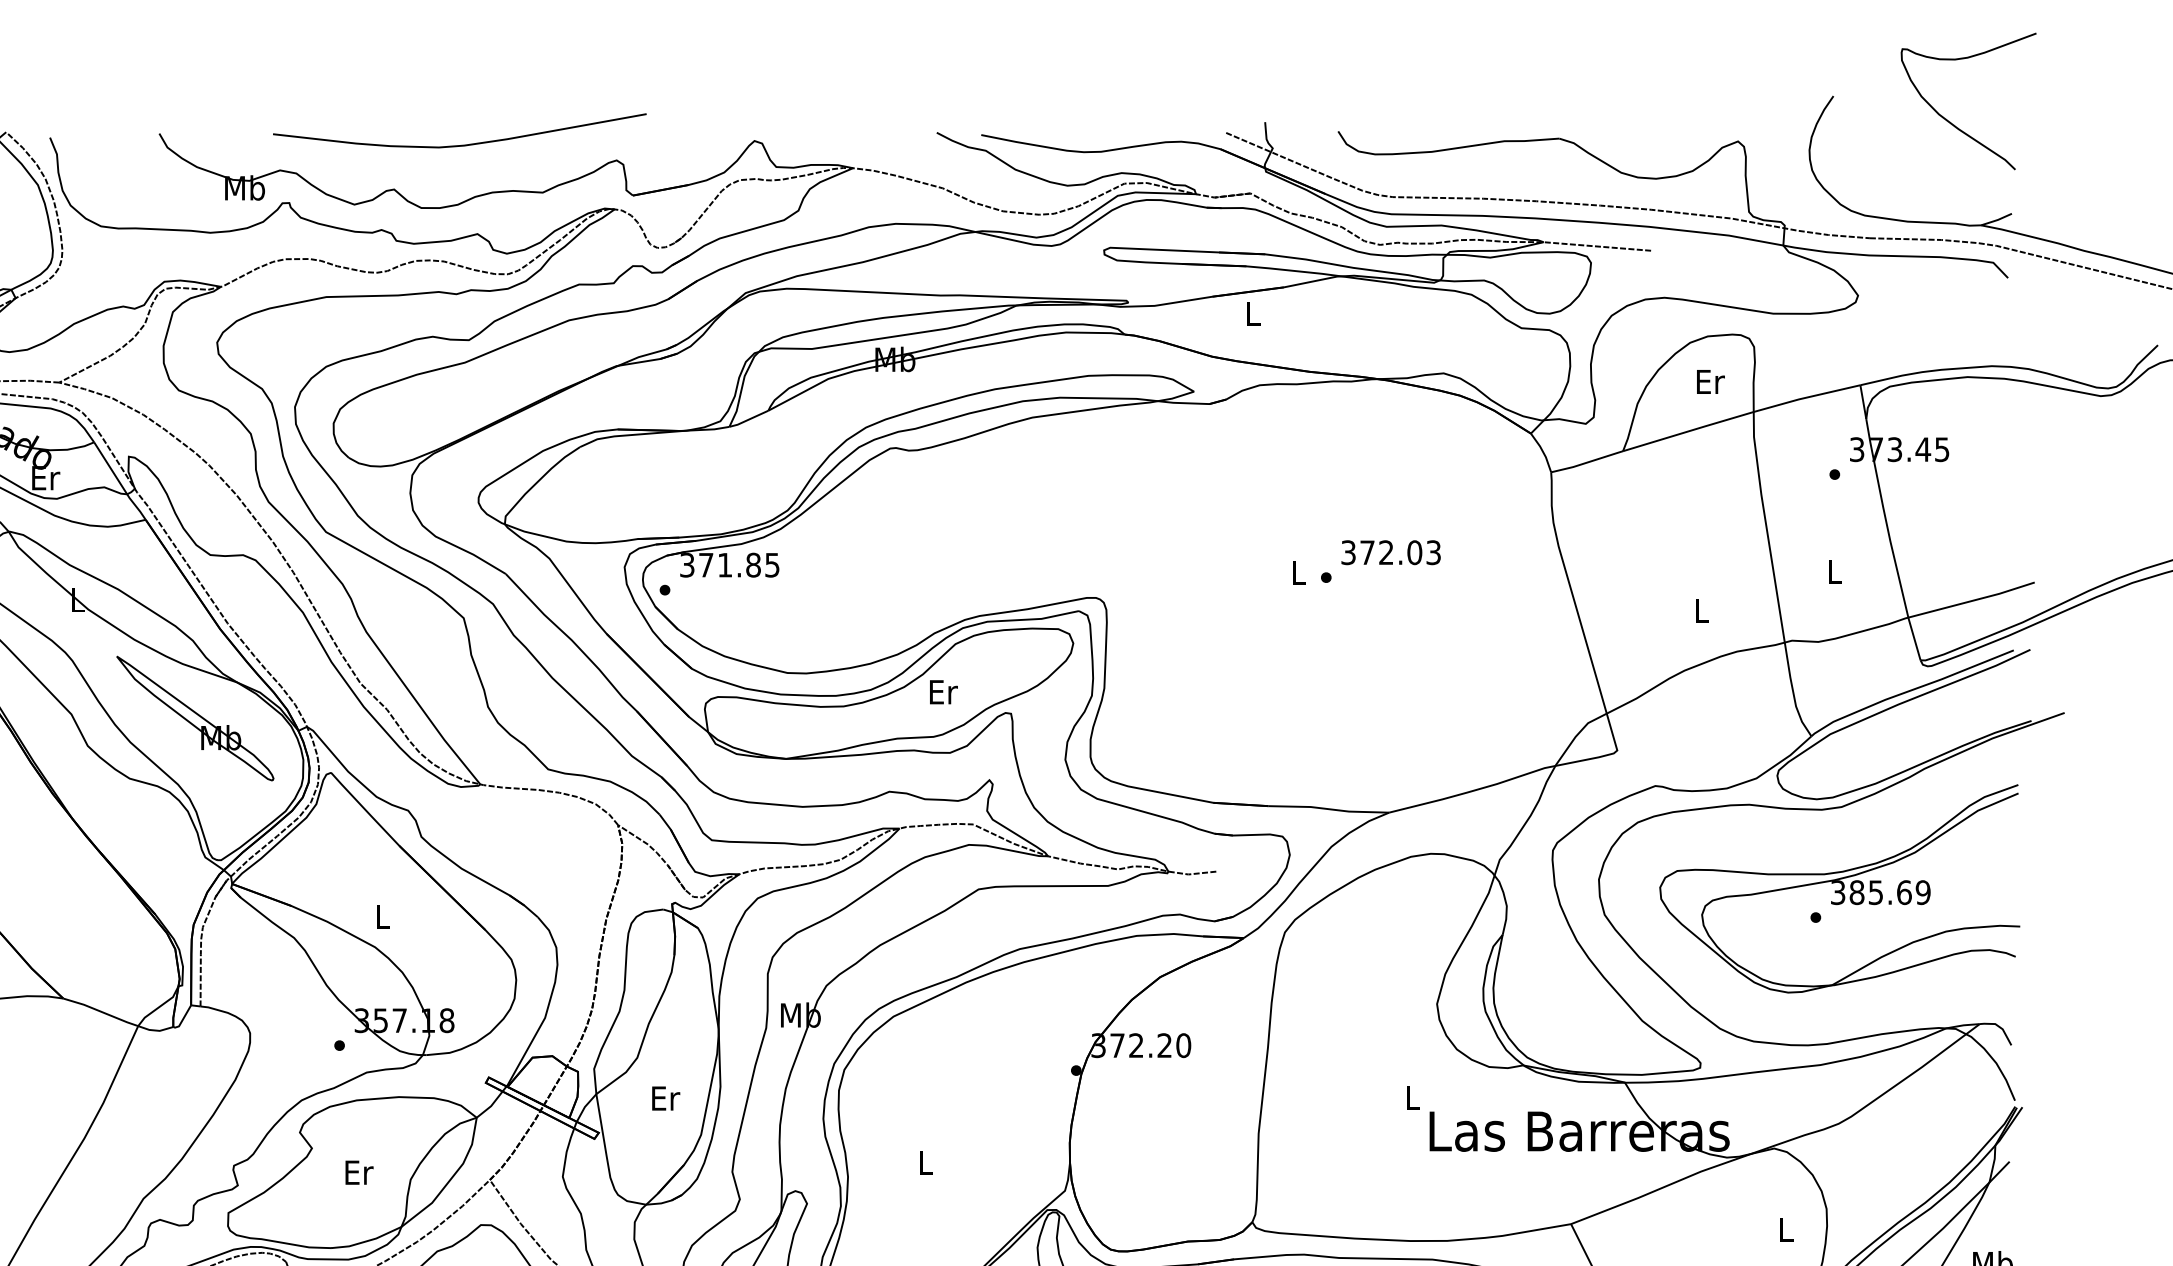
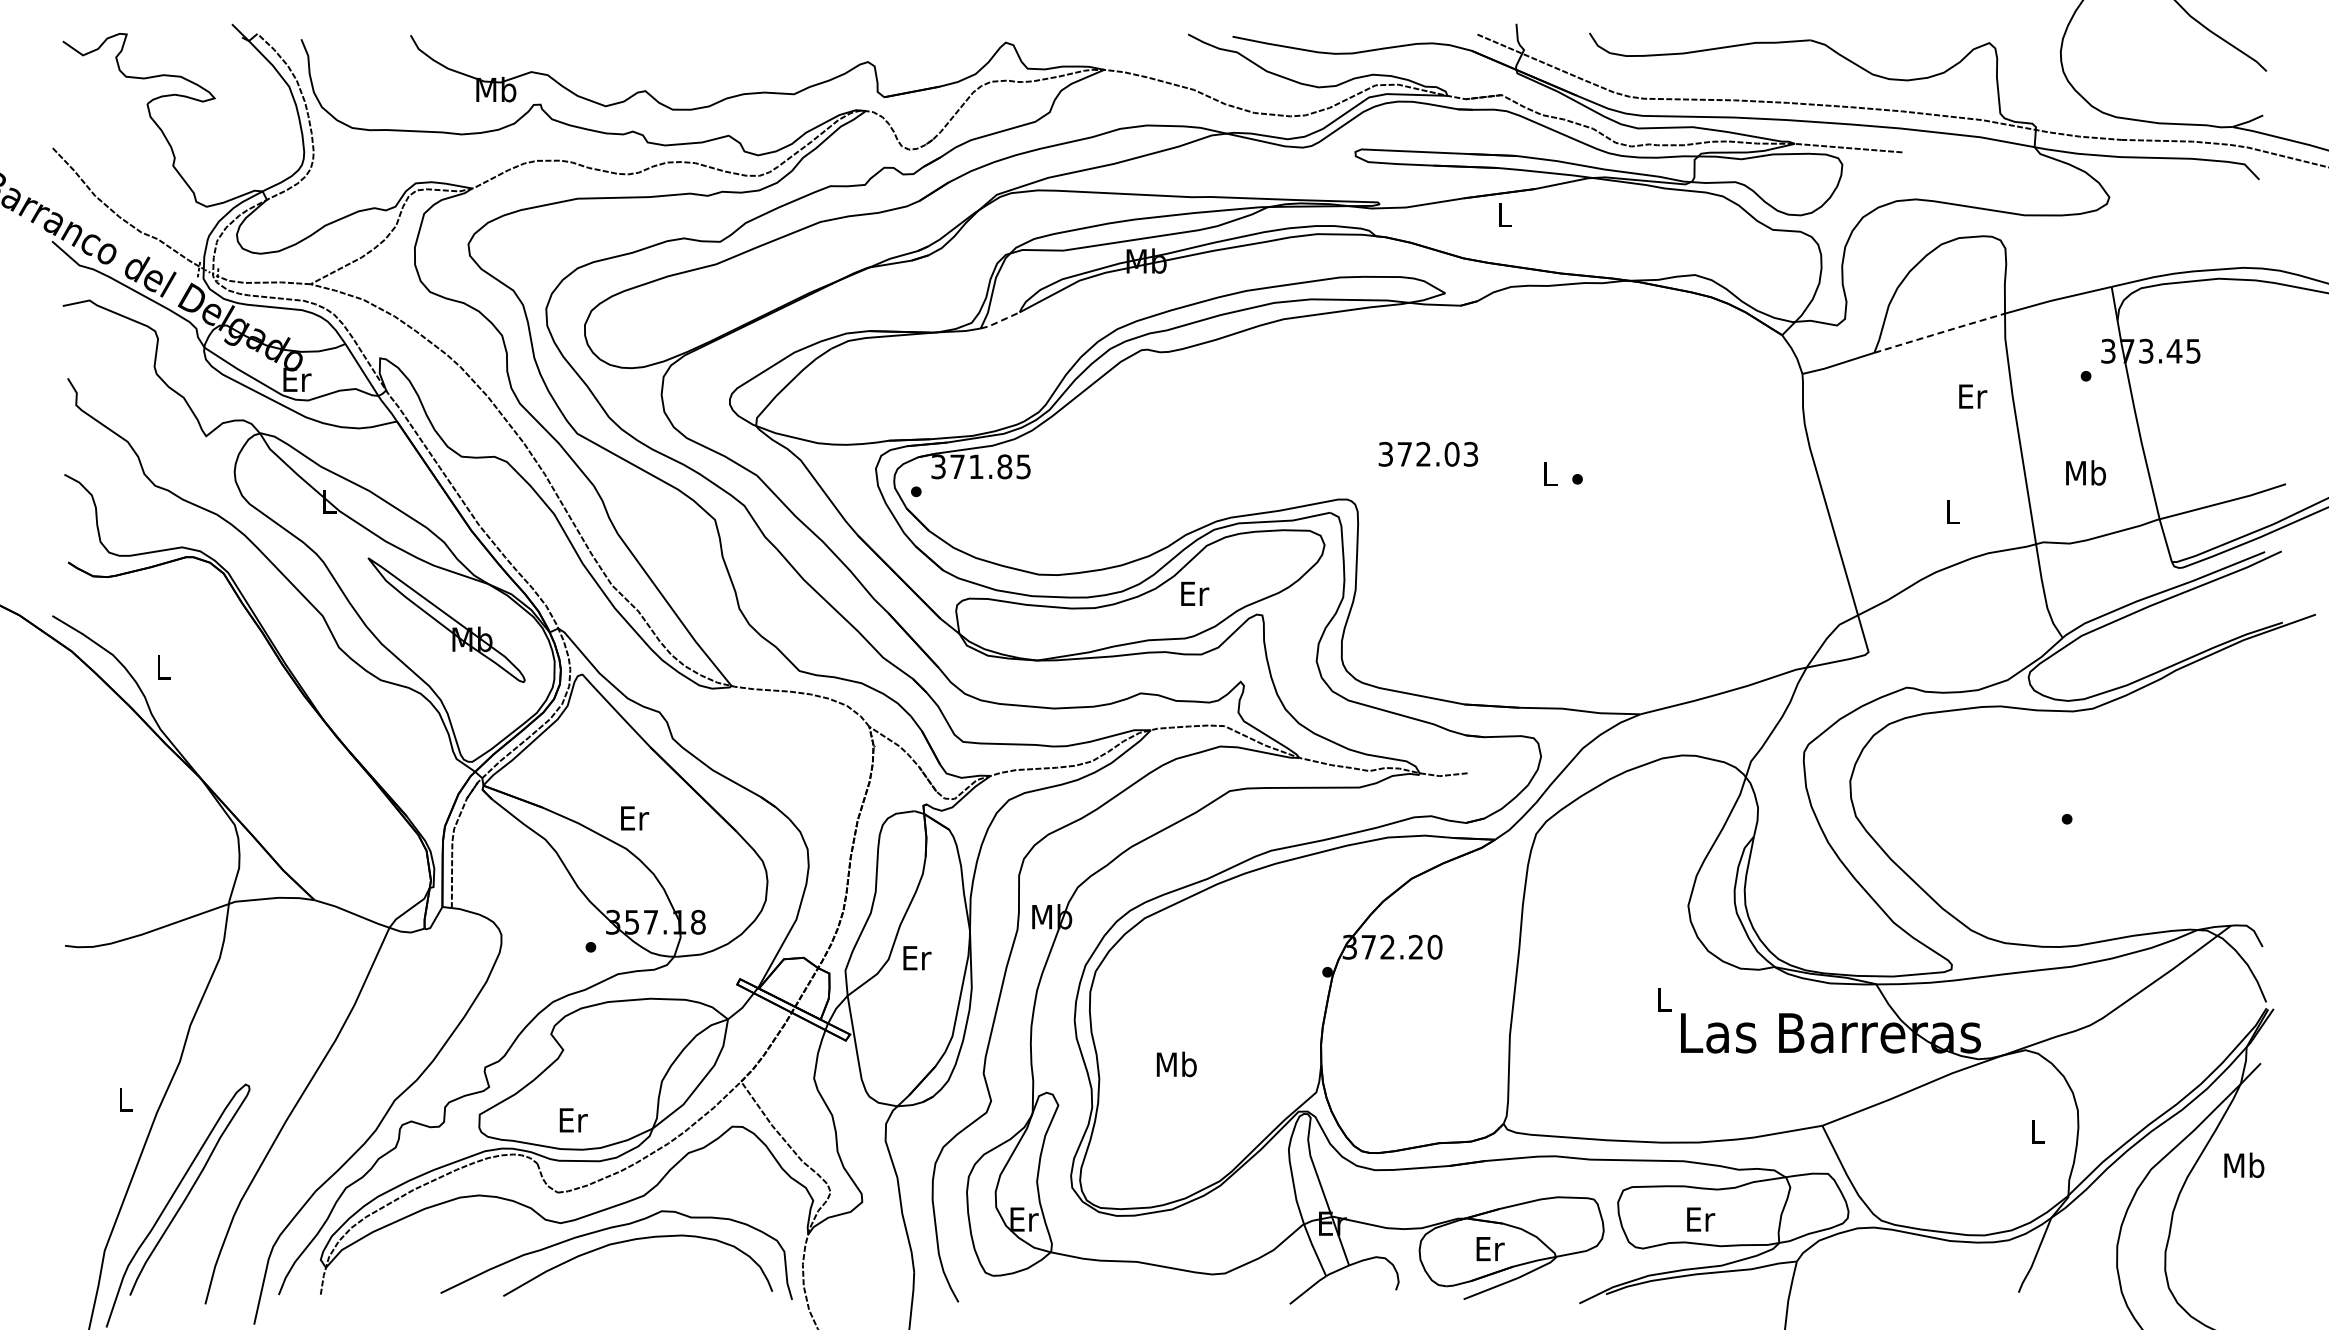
curve: (459, 144) -> (710, 46), removed
text: (1711, 381) -> (1973, 396), moved
line: (748, 419) -> (999, 321), solid -> dashed
line: (1689, 430) -> (1940, 332), solid -> dashed
text: (1391, 552) -> (1428, 454), moved
text: (1834, 570) -> (2085, 472), L -> Mb
part: (1839, 888) -> (2090, 790), removed
text: (384, 916) -> (635, 818), L -> Er
text: (666, 1098) -> (917, 958), moved
text: (925, 1162) -> (1176, 1064), L -> Mb
text: (359, 1172) -> (573, 1120), moved

